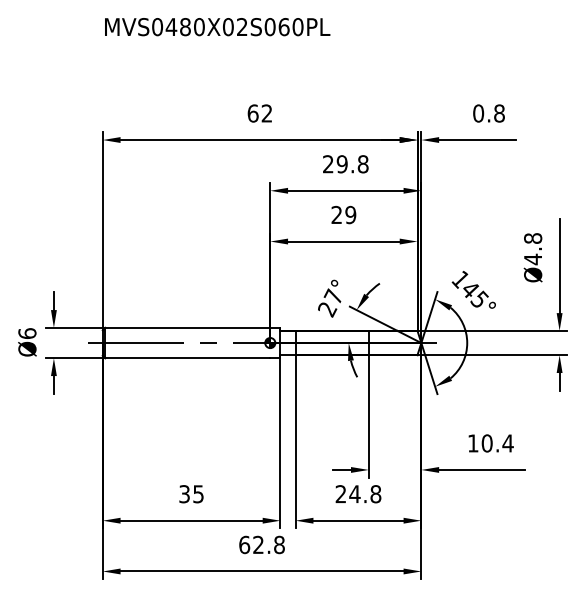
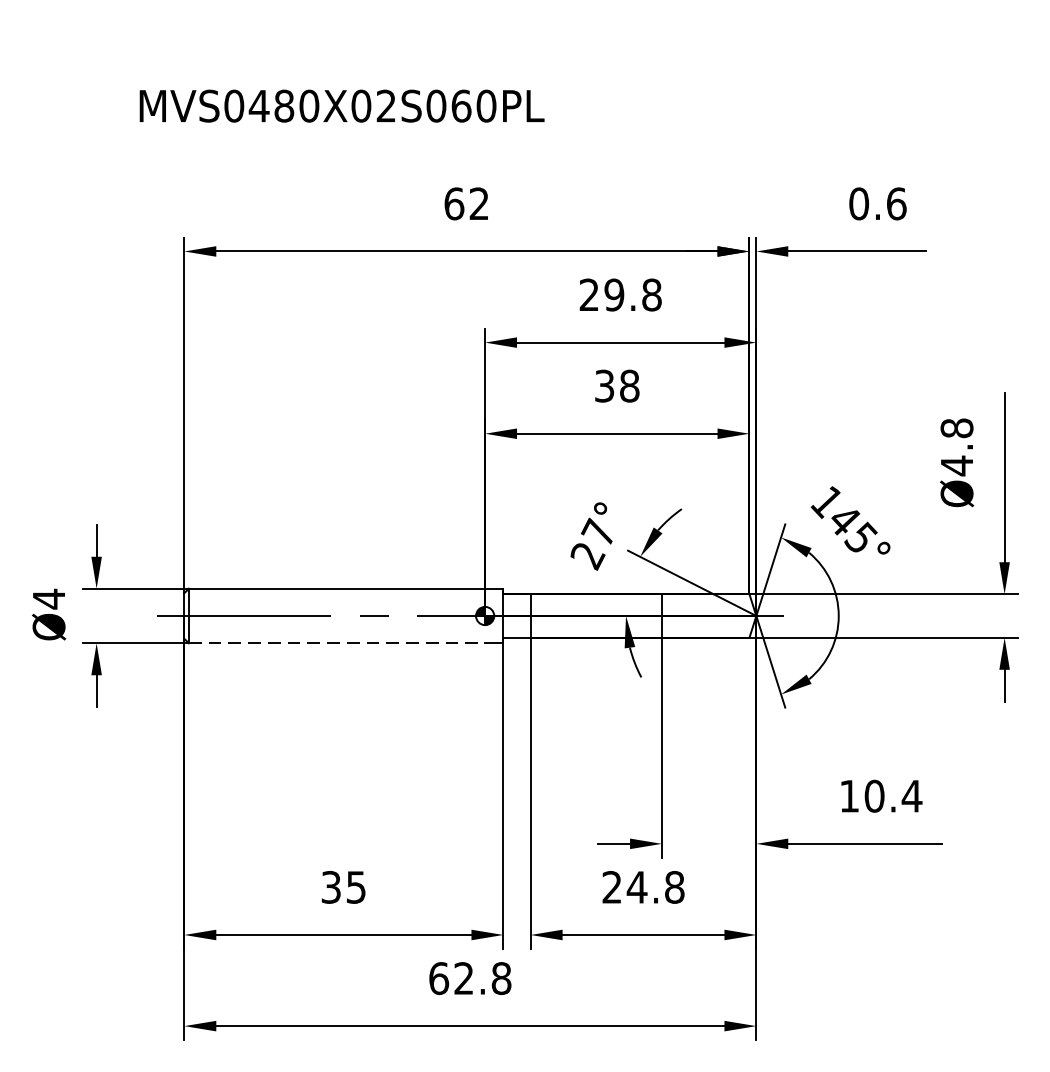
text: (217, 27) -> (341, 106), moved
text: (499, 113) -> (896, 203), 0.8 -> 0.6
text: (343, 215) -> (616, 386), 29 -> 38
text: (27, 333) -> (49, 598), Ø6 -> Ø4
line: (188, 358) -> (338, 643), solid -> dashed

